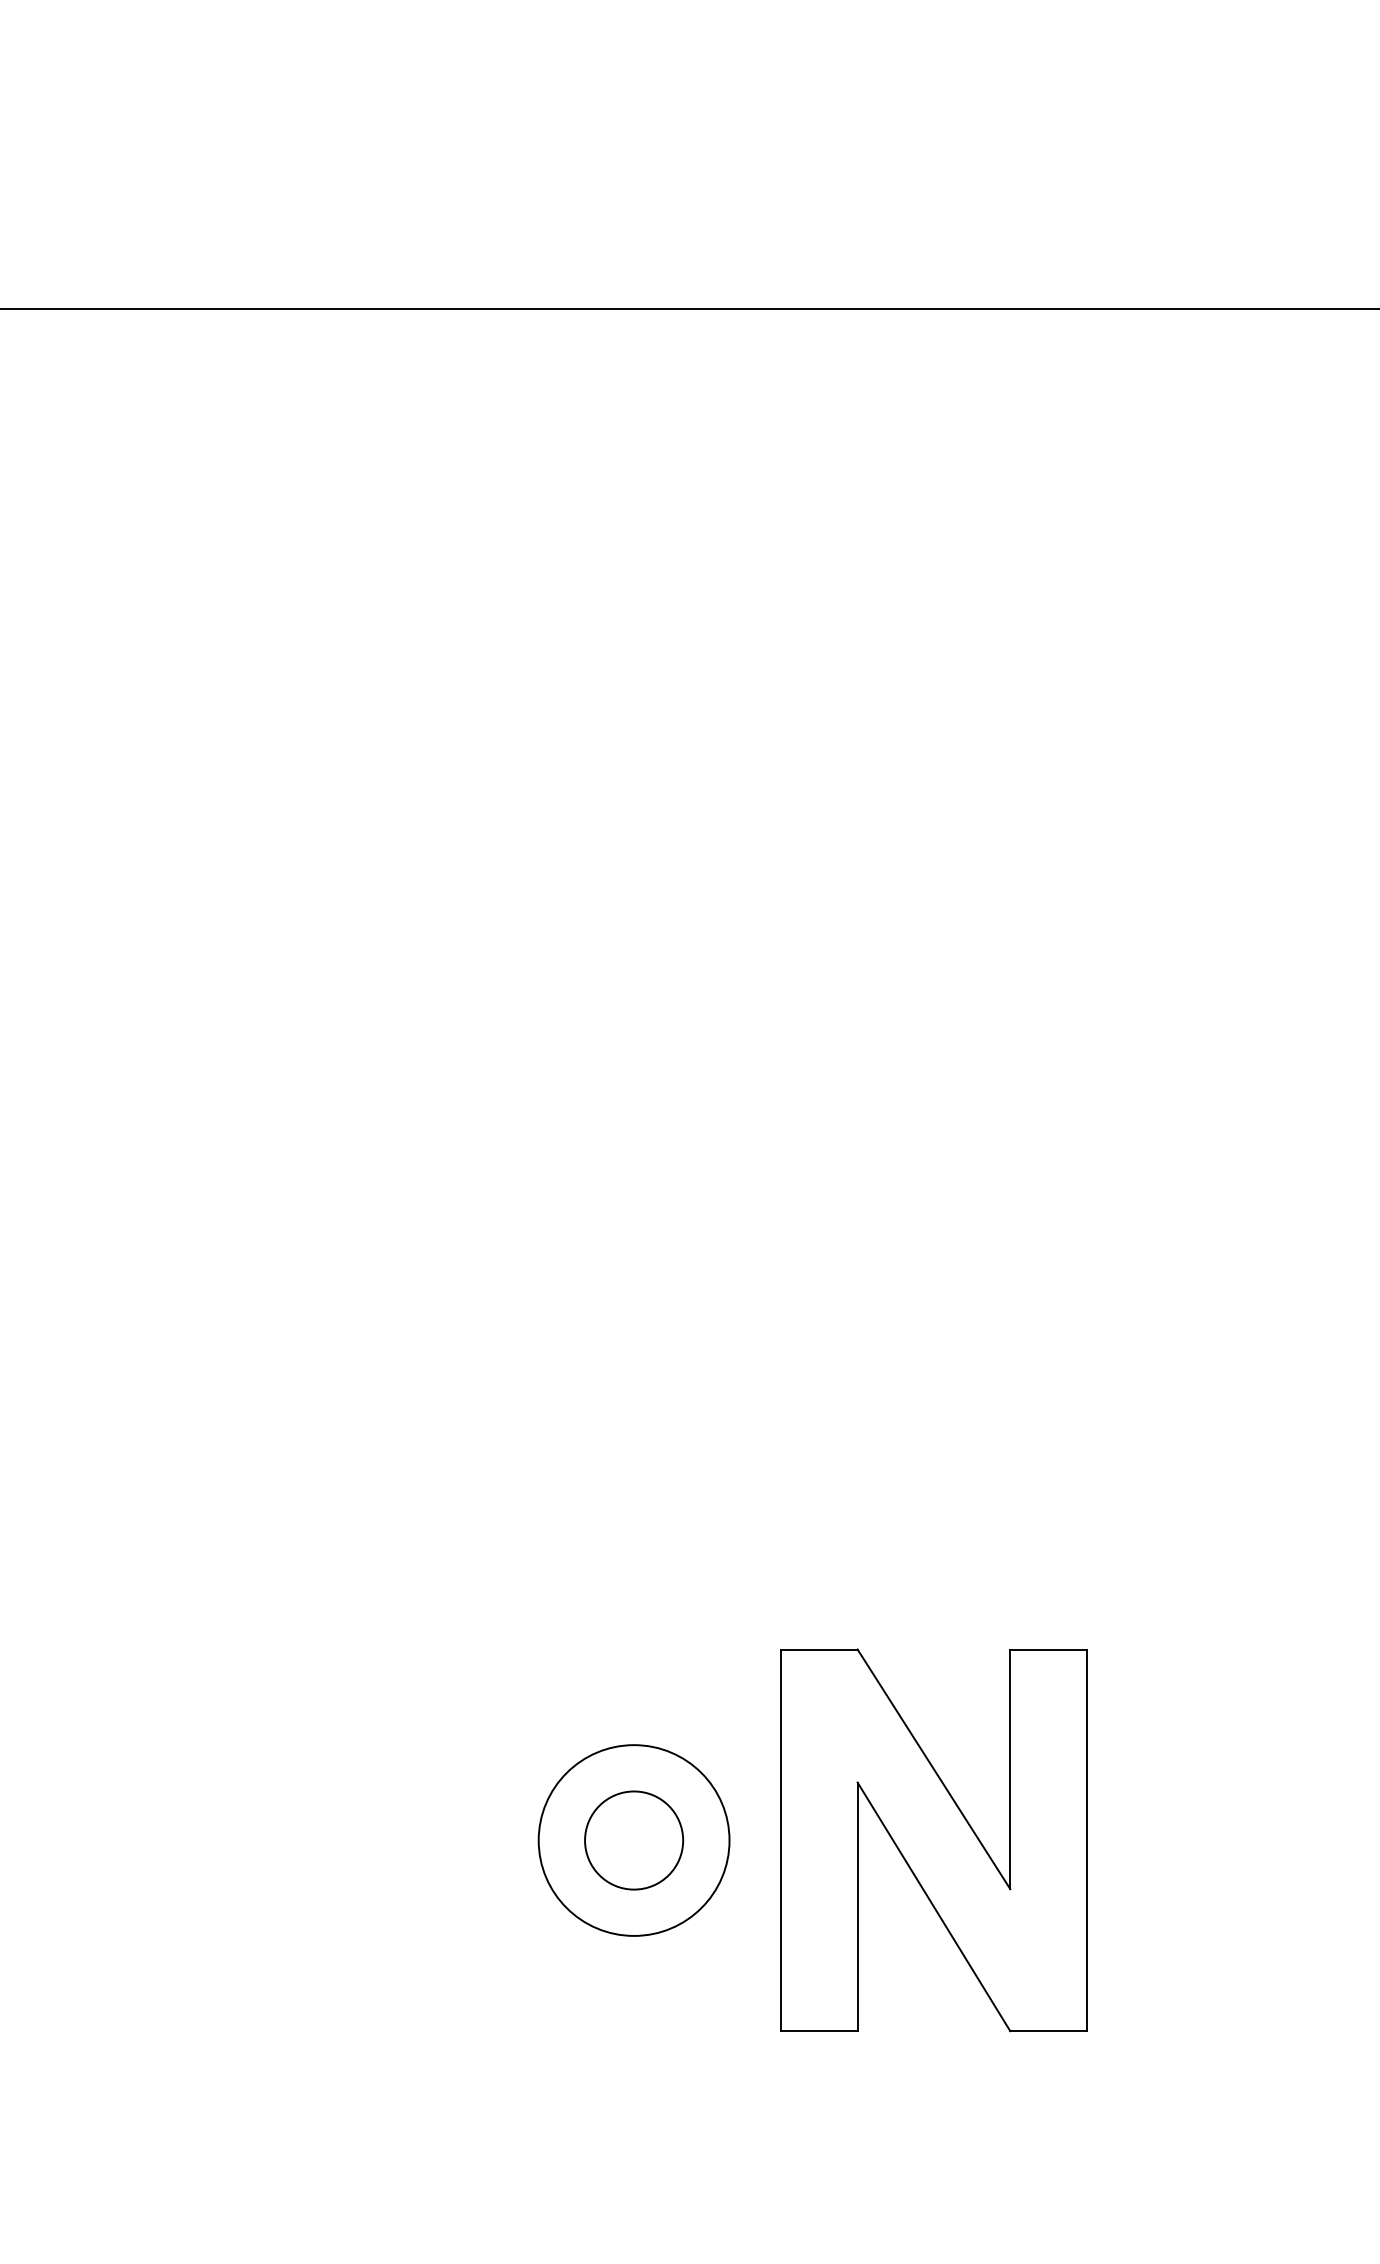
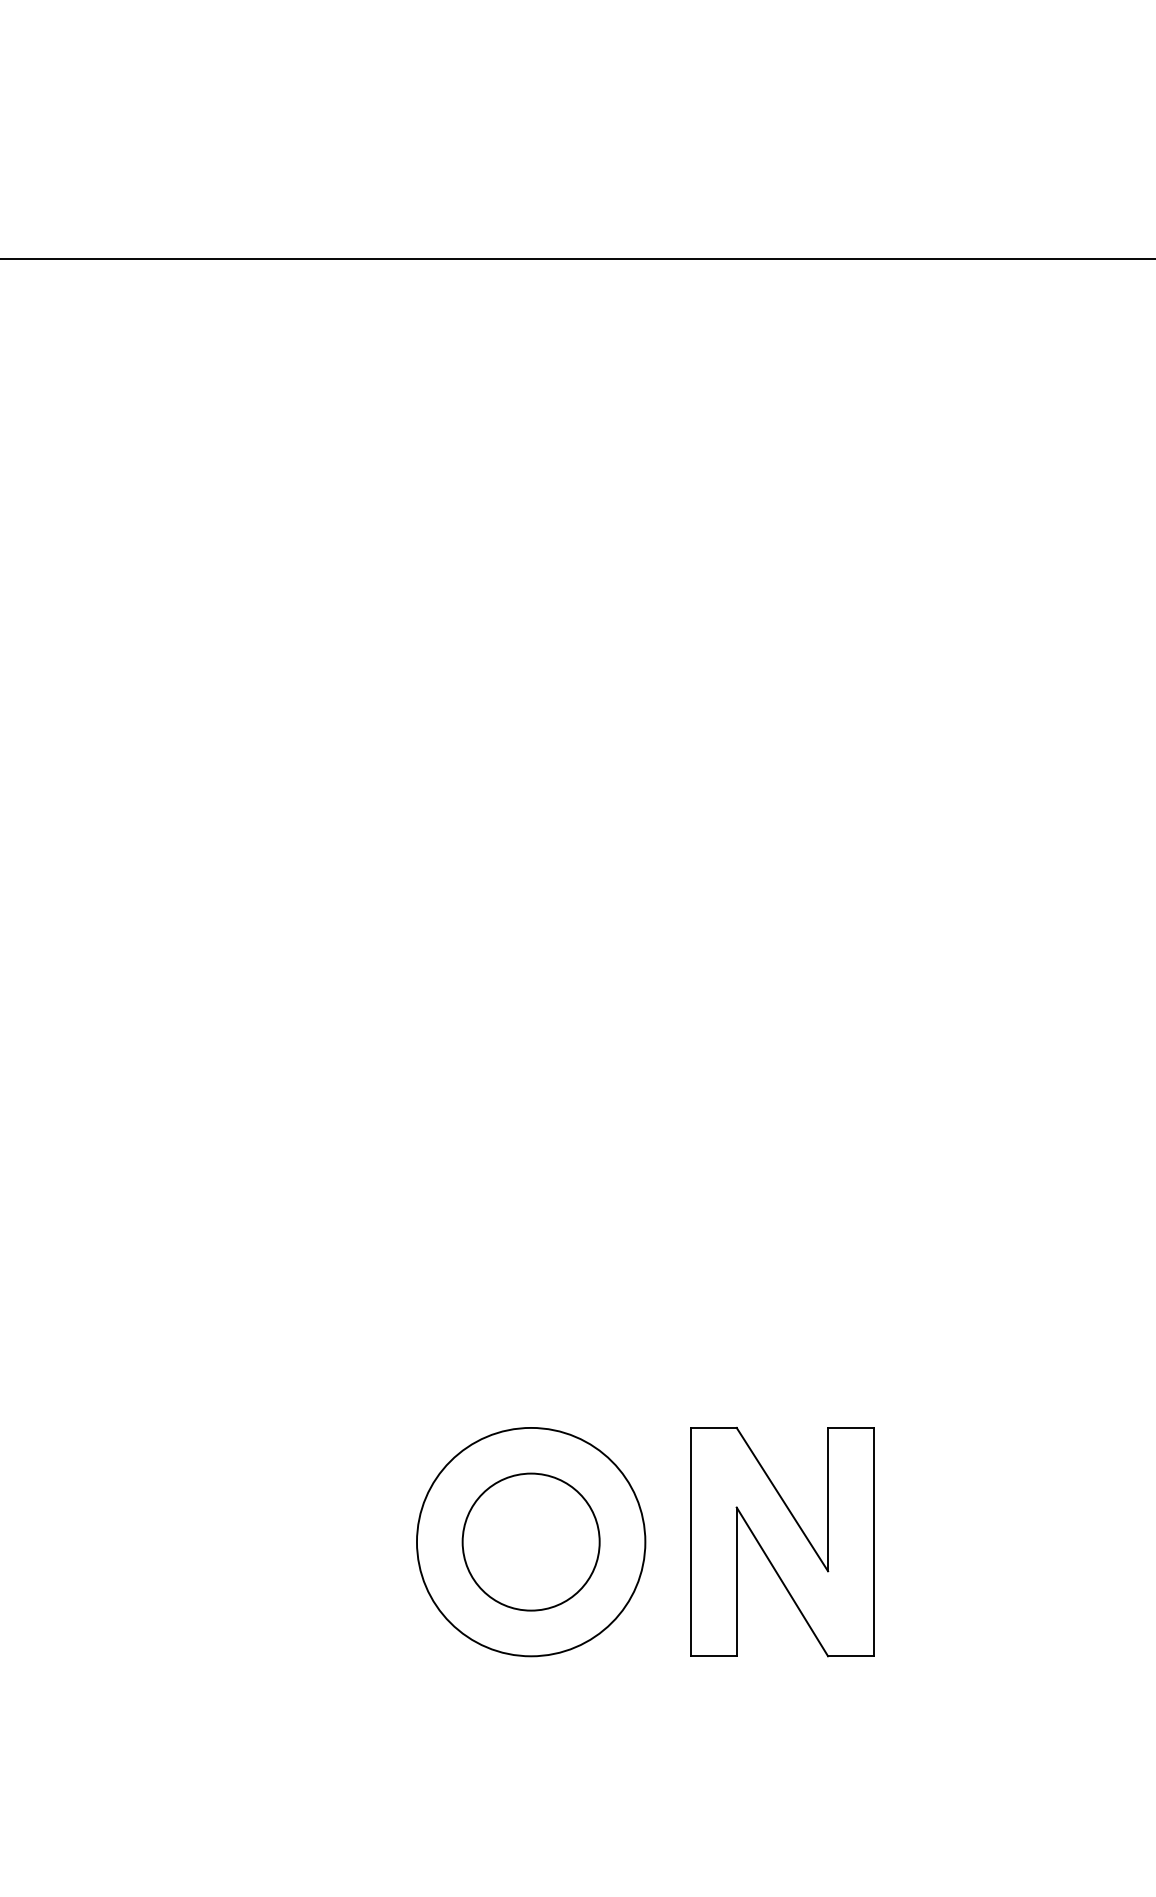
circle: (633, 1839) -> (530, 1541), size x1.43
circle: (633, 1839) -> (530, 1541), size x1.67
part: (934, 1840) -> (782, 1542), size x0.71

